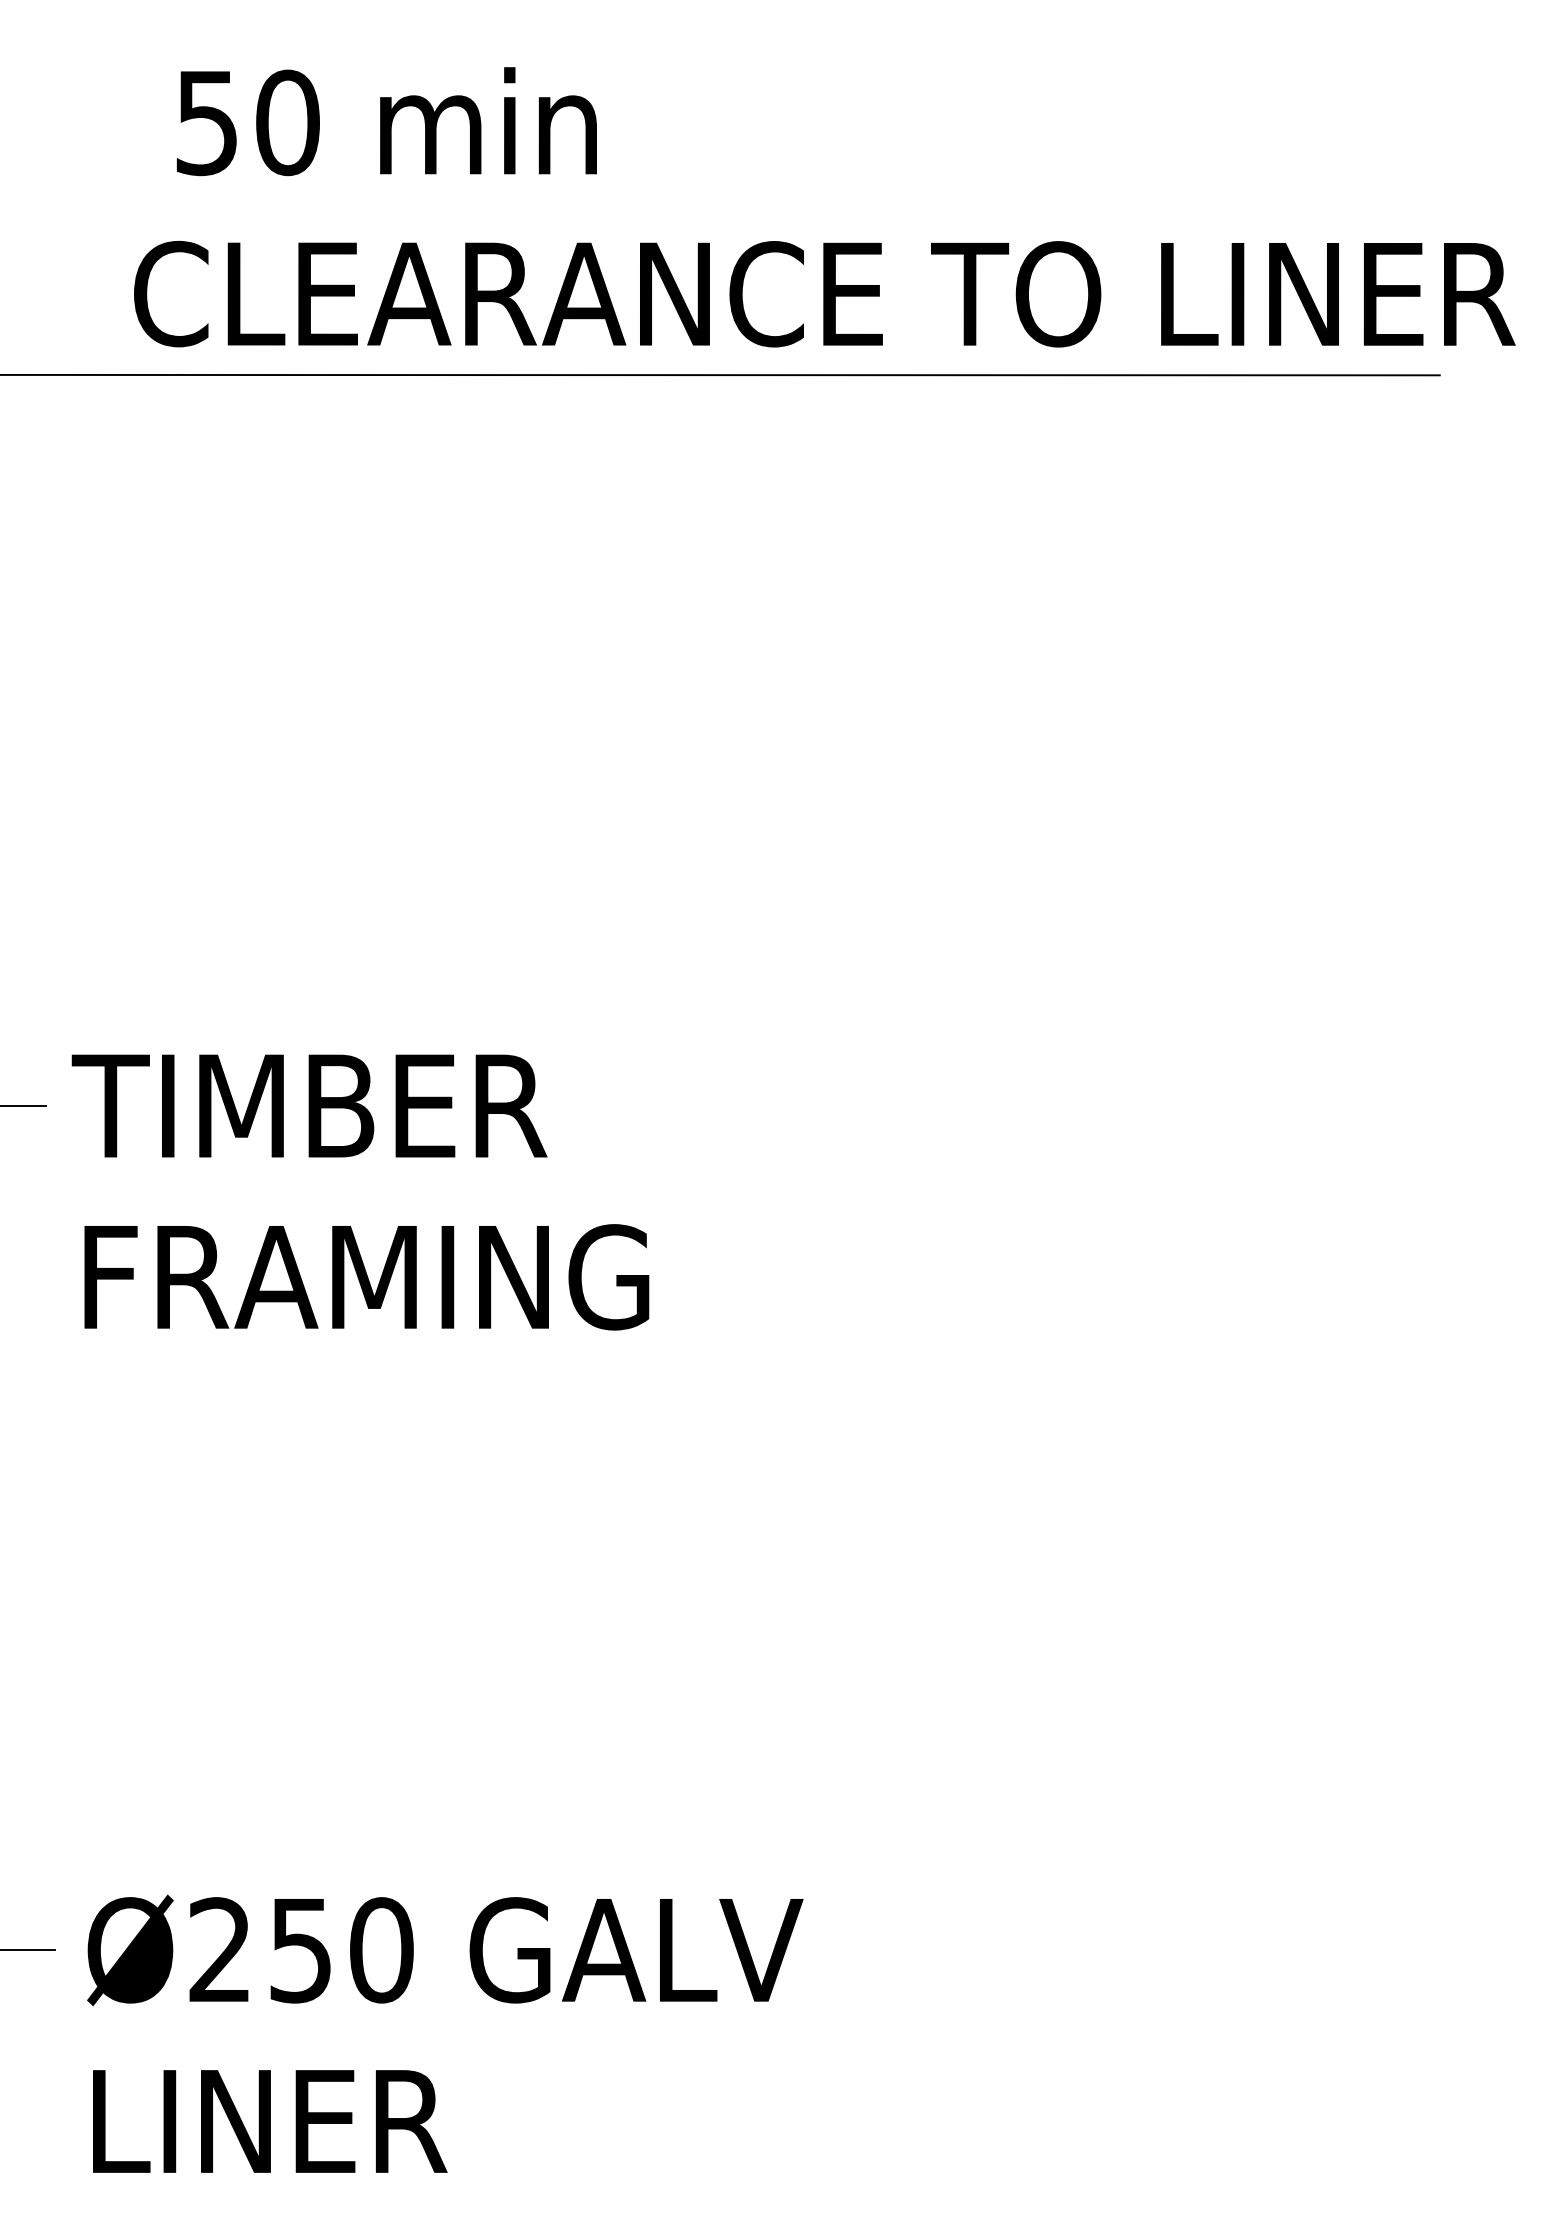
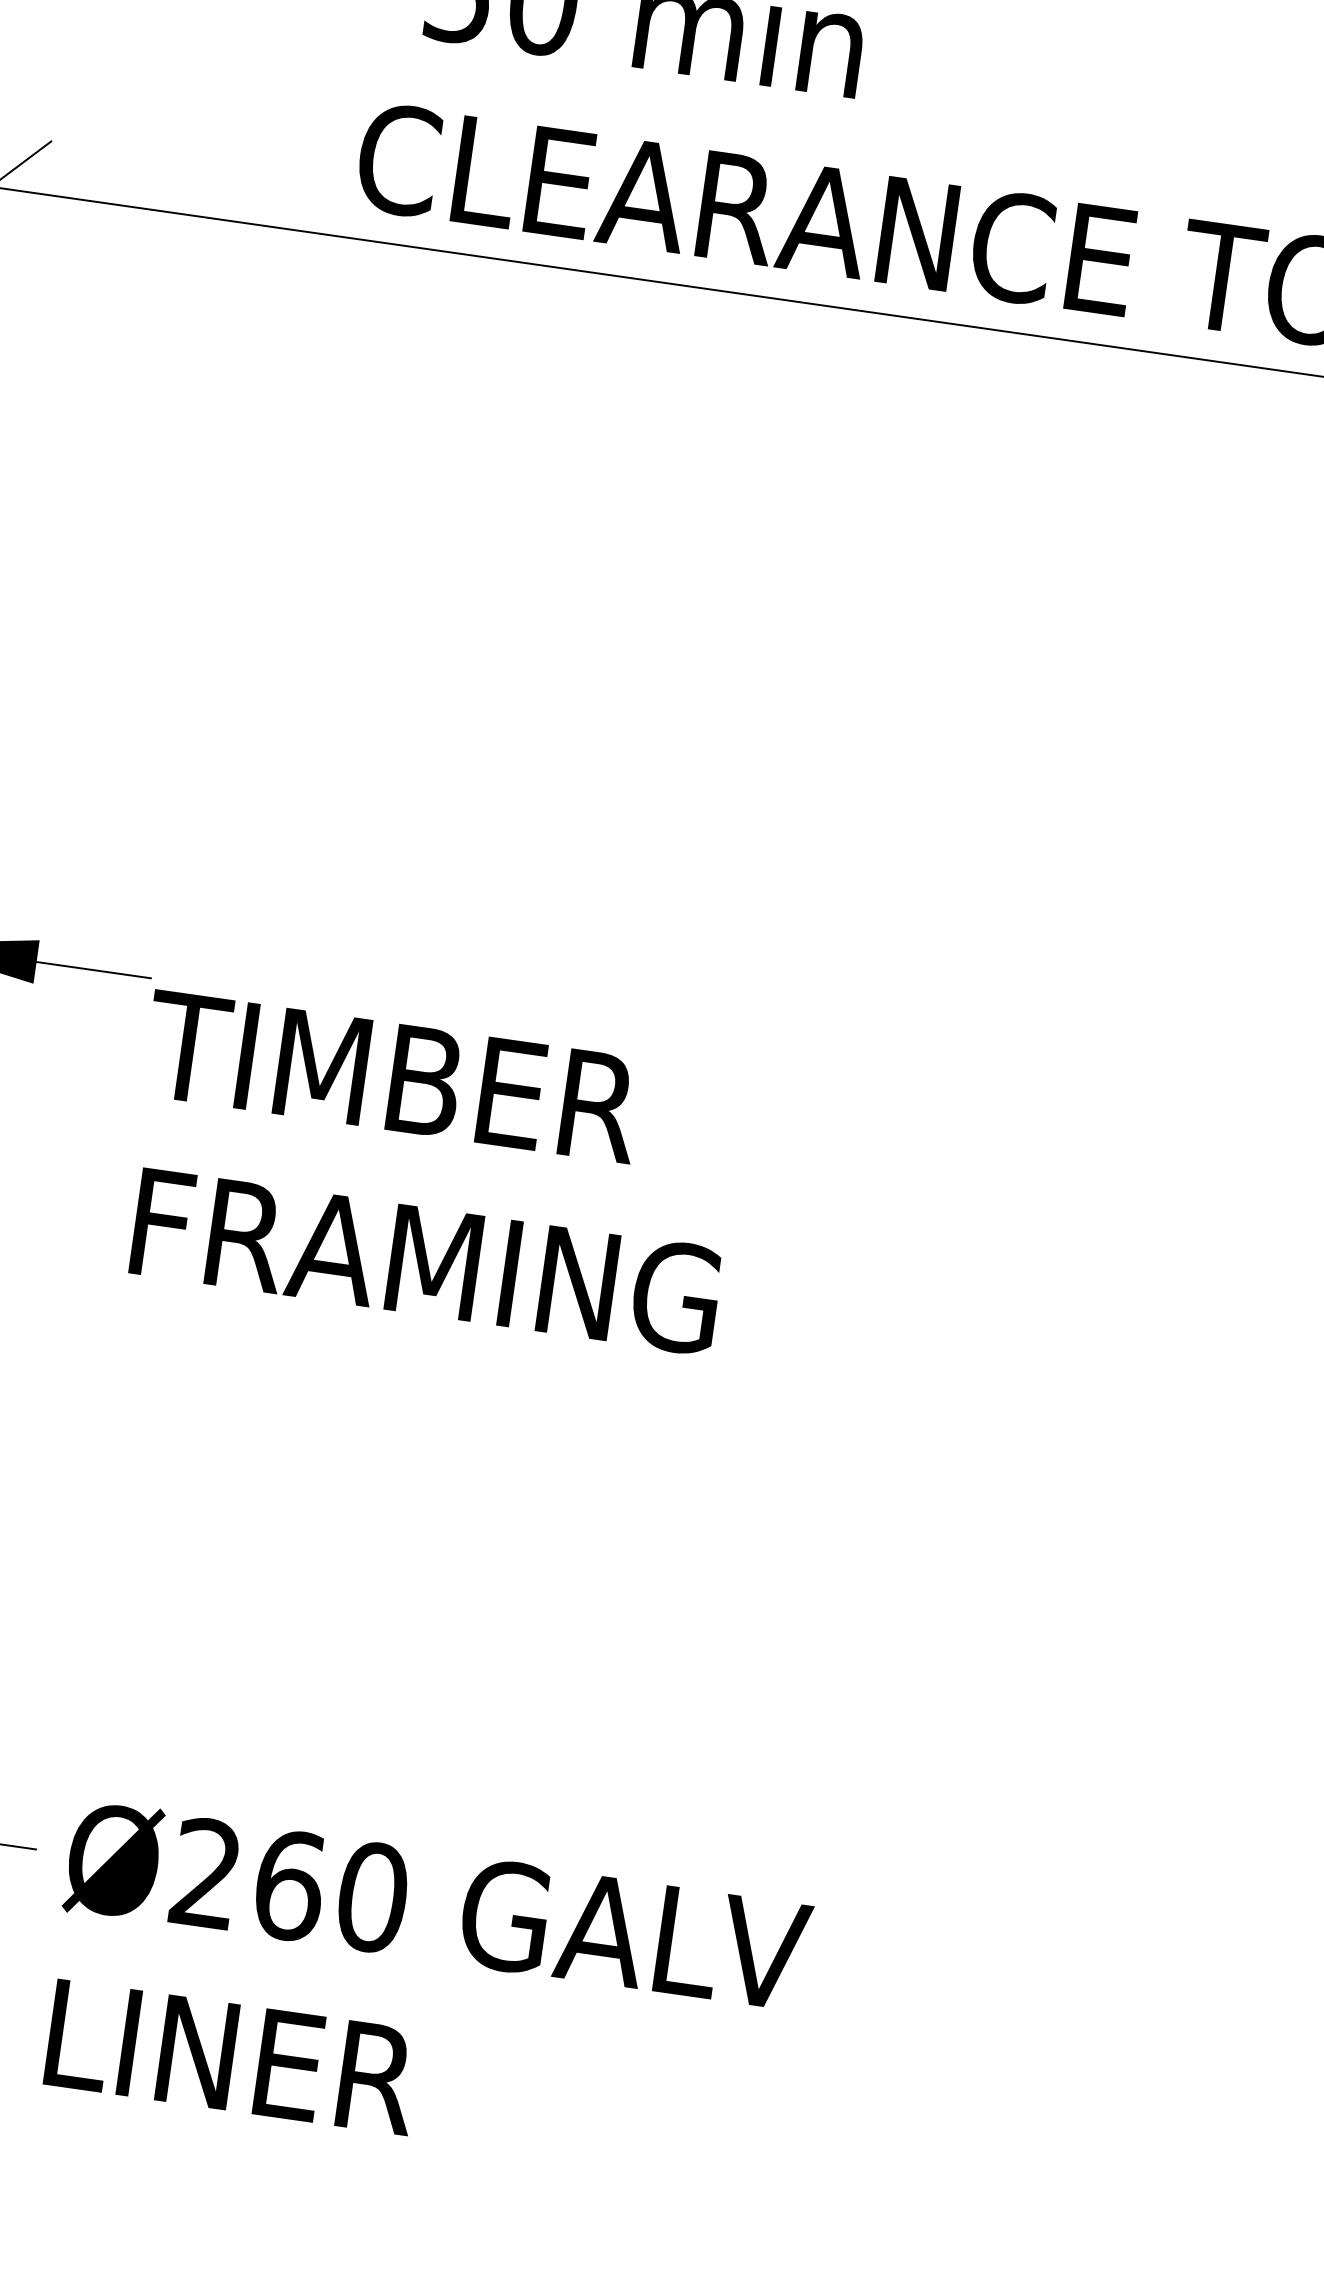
text: (360, 1192) -> (432, 1173), moved
text: (301, 1950) -> (289, 1885), Ø250 -> Ø260

